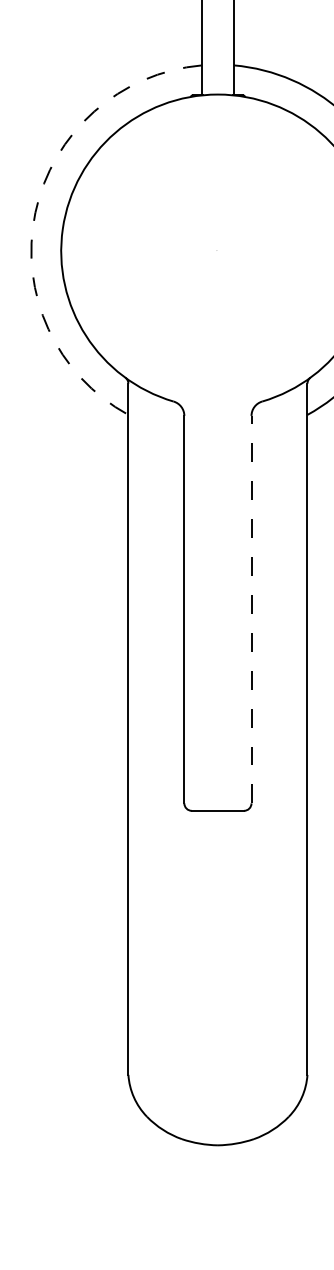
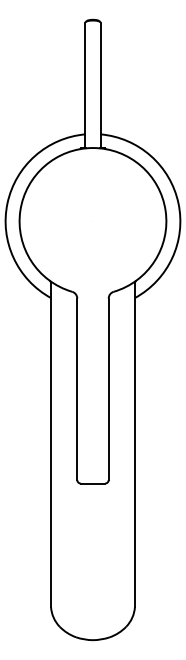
arc: (35, 212) -> (7, 203), dashed -> solid
line: (251, 610) -> (108, 389), dashed -> solid

